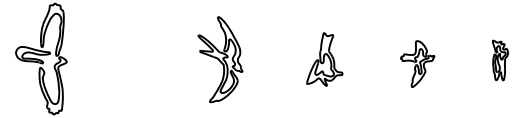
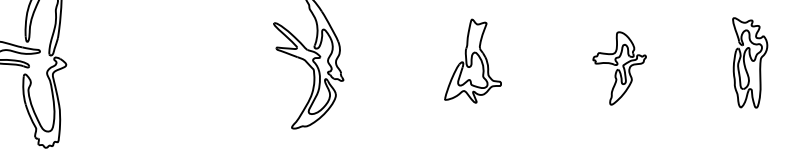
part: (500, 60) -> (750, 62), size x1.43

